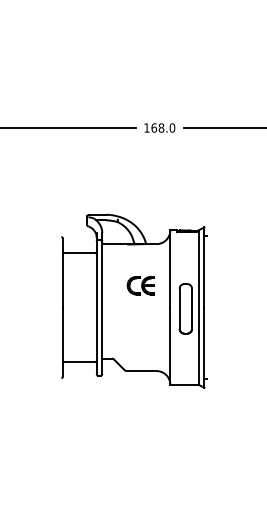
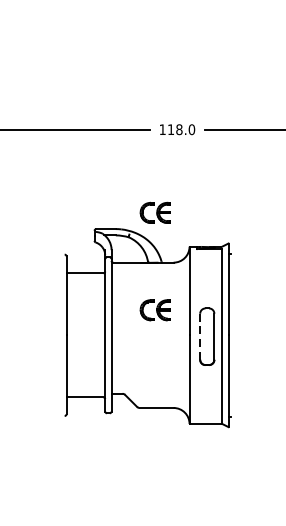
text: (154, 127) -> (171, 129), 168.0 -> 118.0
part: (140, 200) -> (155, 212), added
line: (179, 309) -> (199, 337), solid -> dashed

